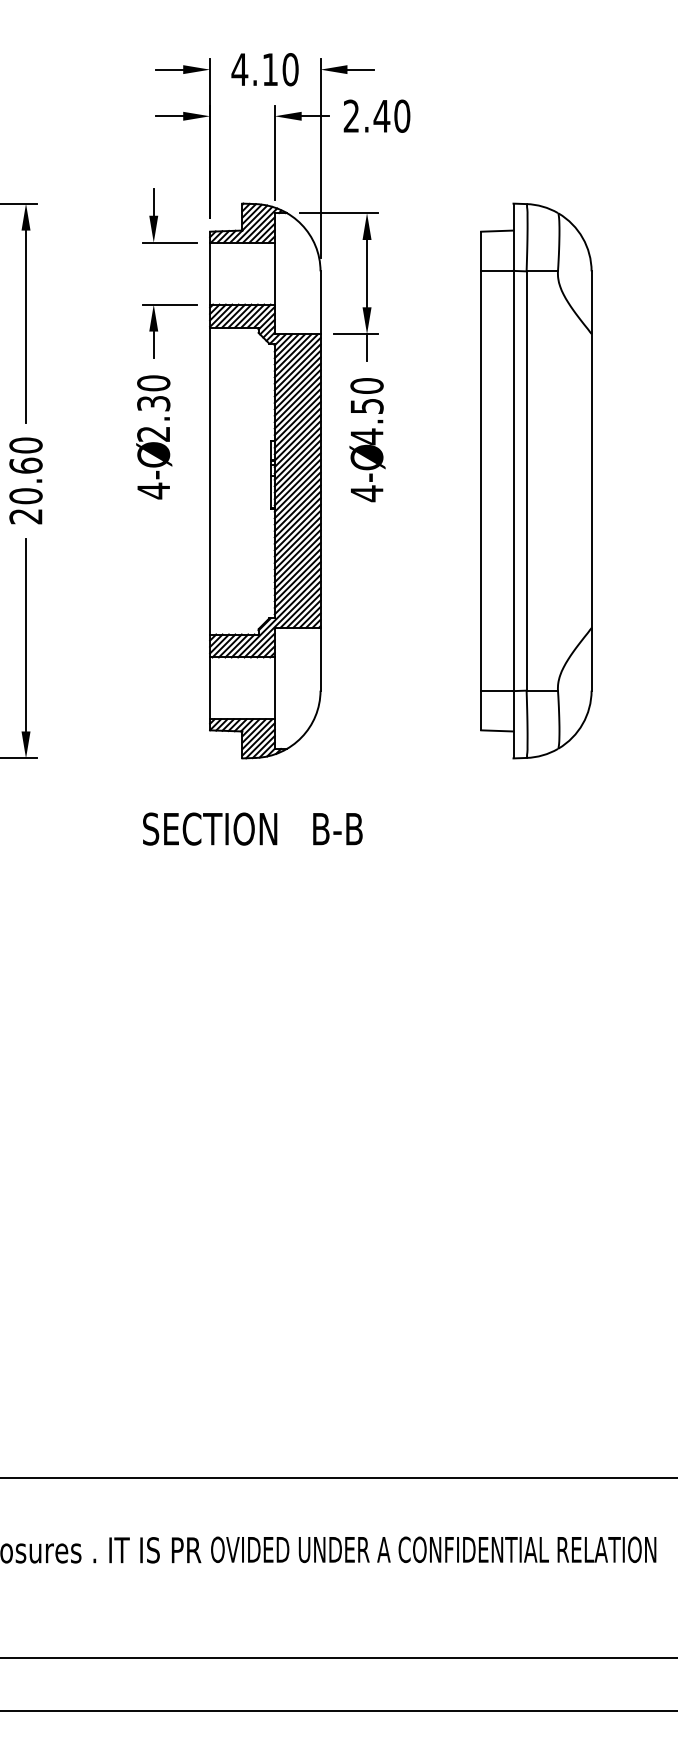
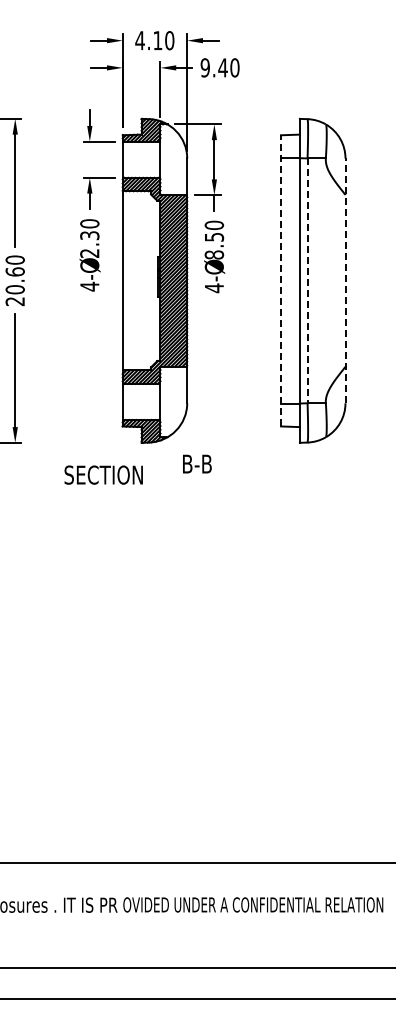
text: (350, 115) -> (204, 67), 2.40 -> 9.40
text: (367, 435) -> (214, 254), 4.50 -> 8.50
line: (482, 480) -> (281, 280), solid -> dashed
line: (591, 480) -> (345, 280), solid -> dashed
line: (526, 482) -> (307, 281), solid -> dashed
text: (209, 828) -> (103, 474), moved
text: (338, 828) -> (197, 463), moved

